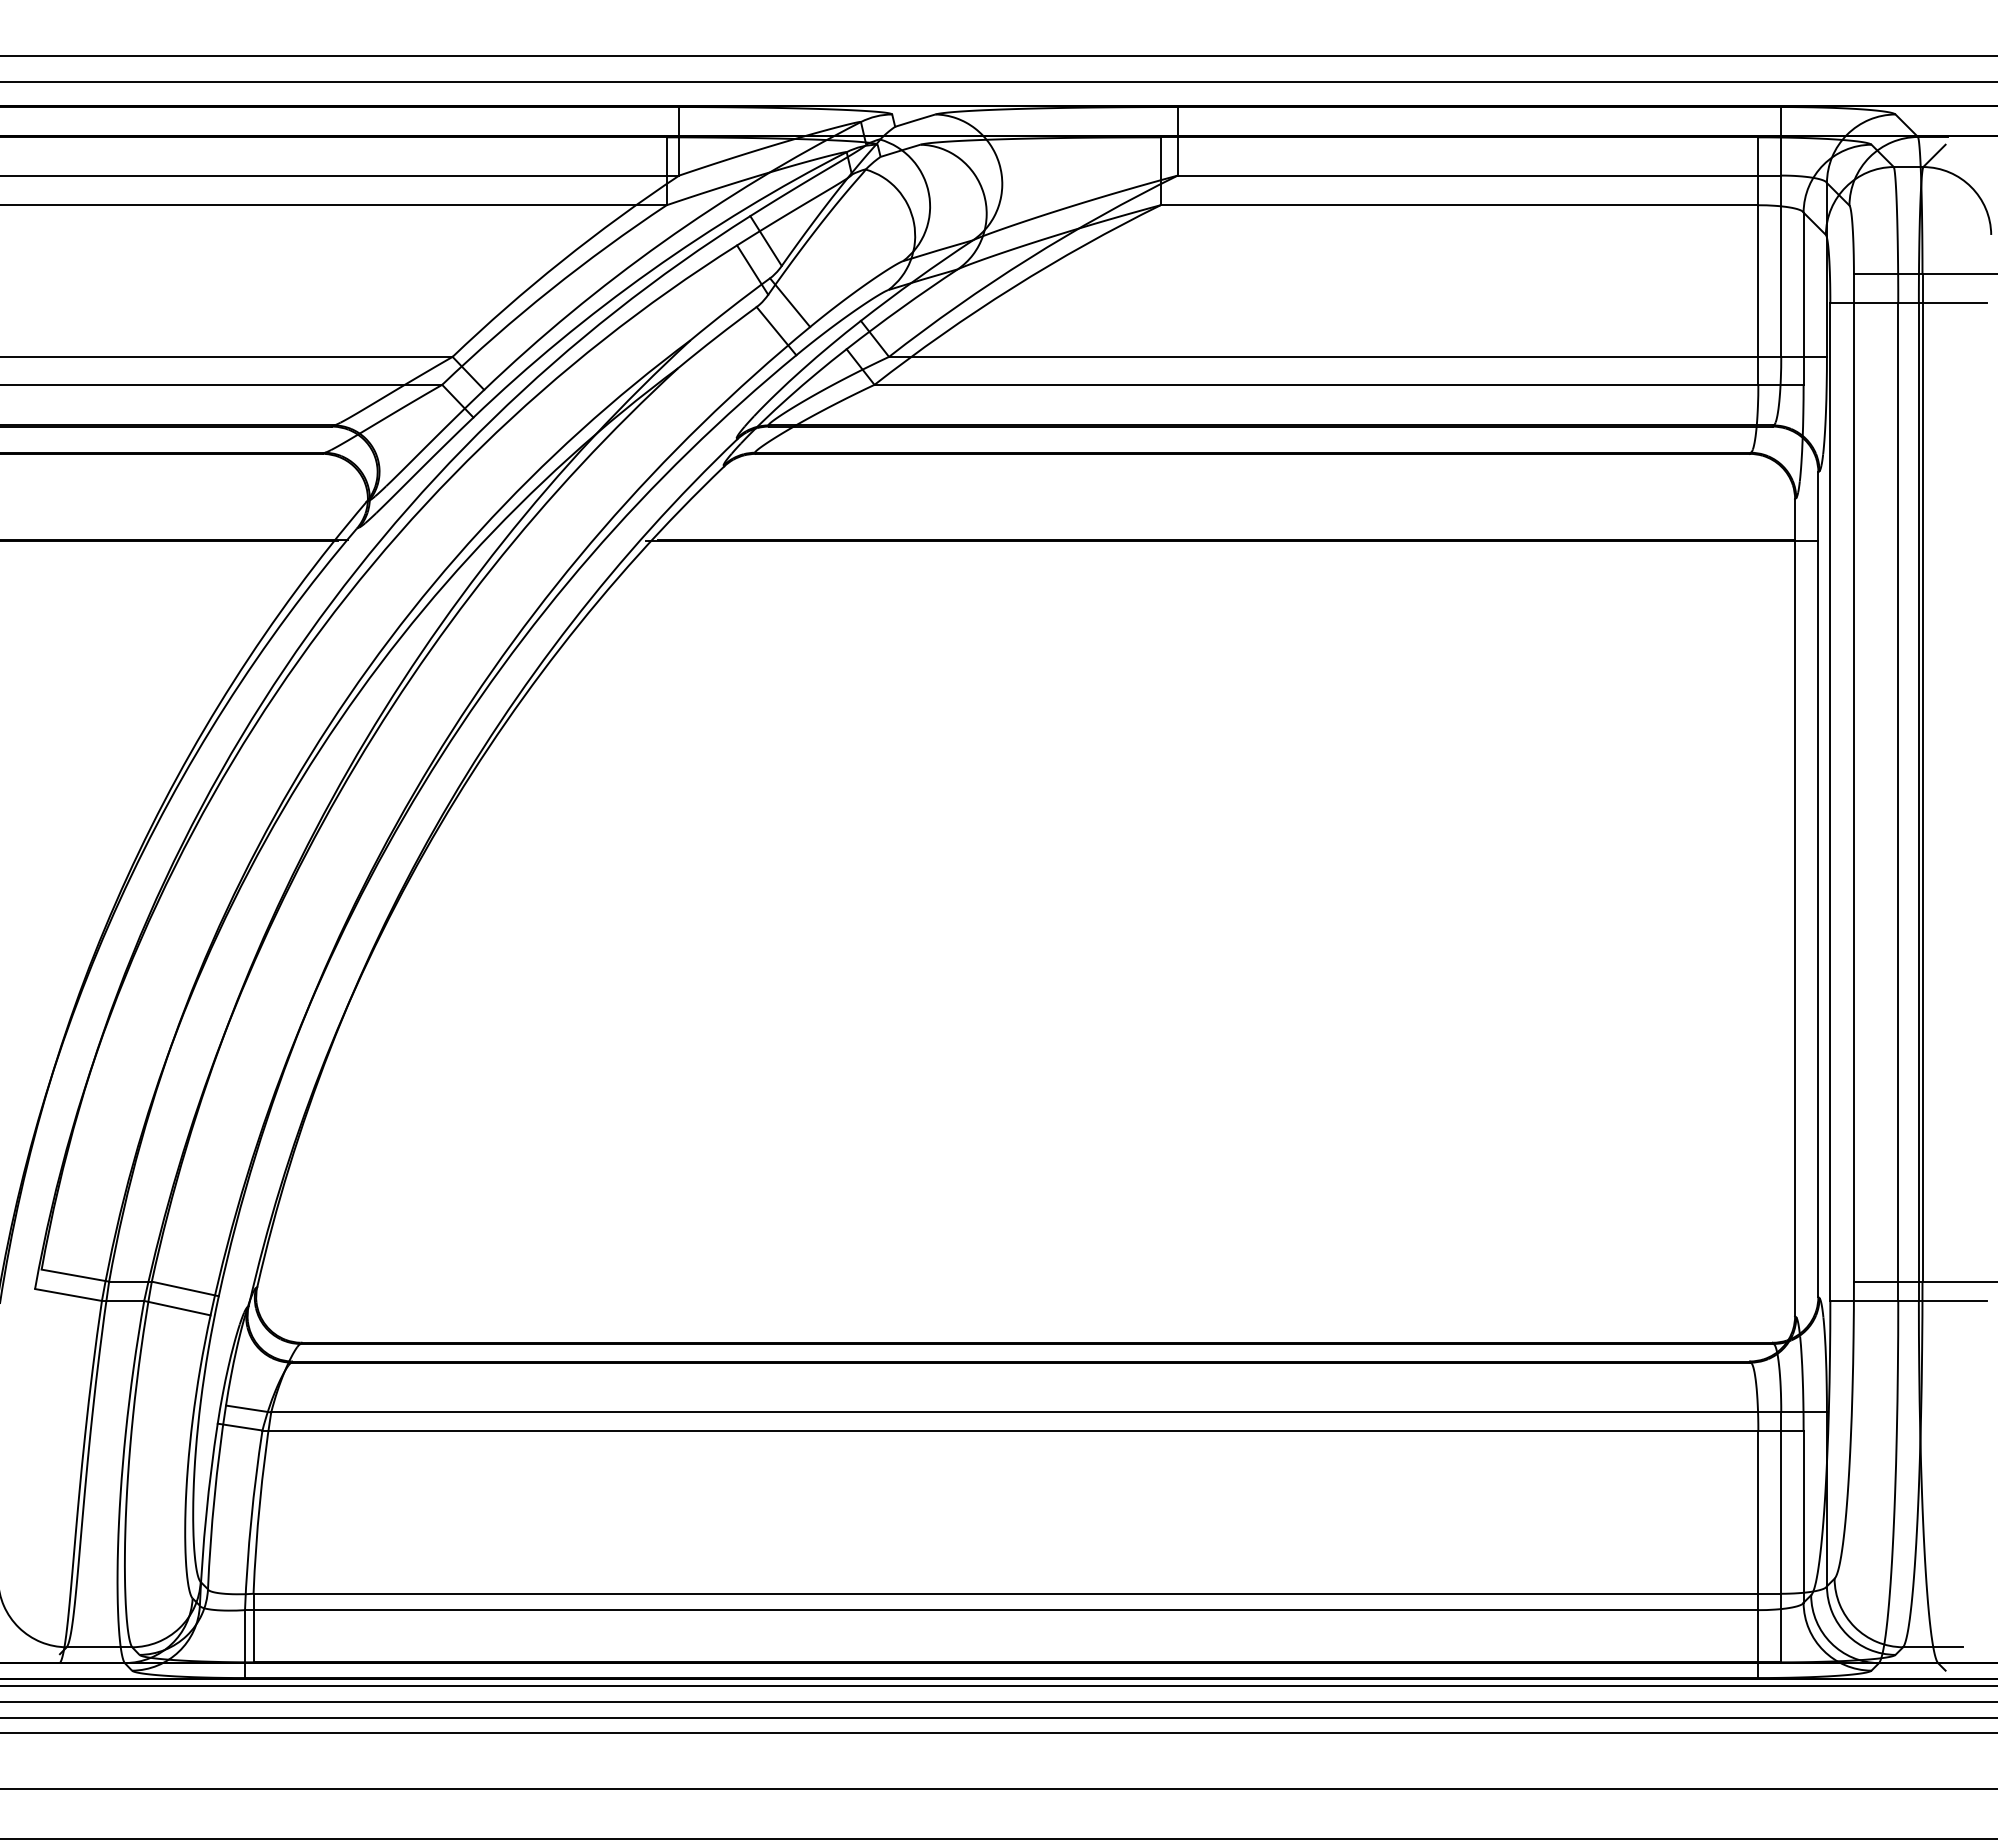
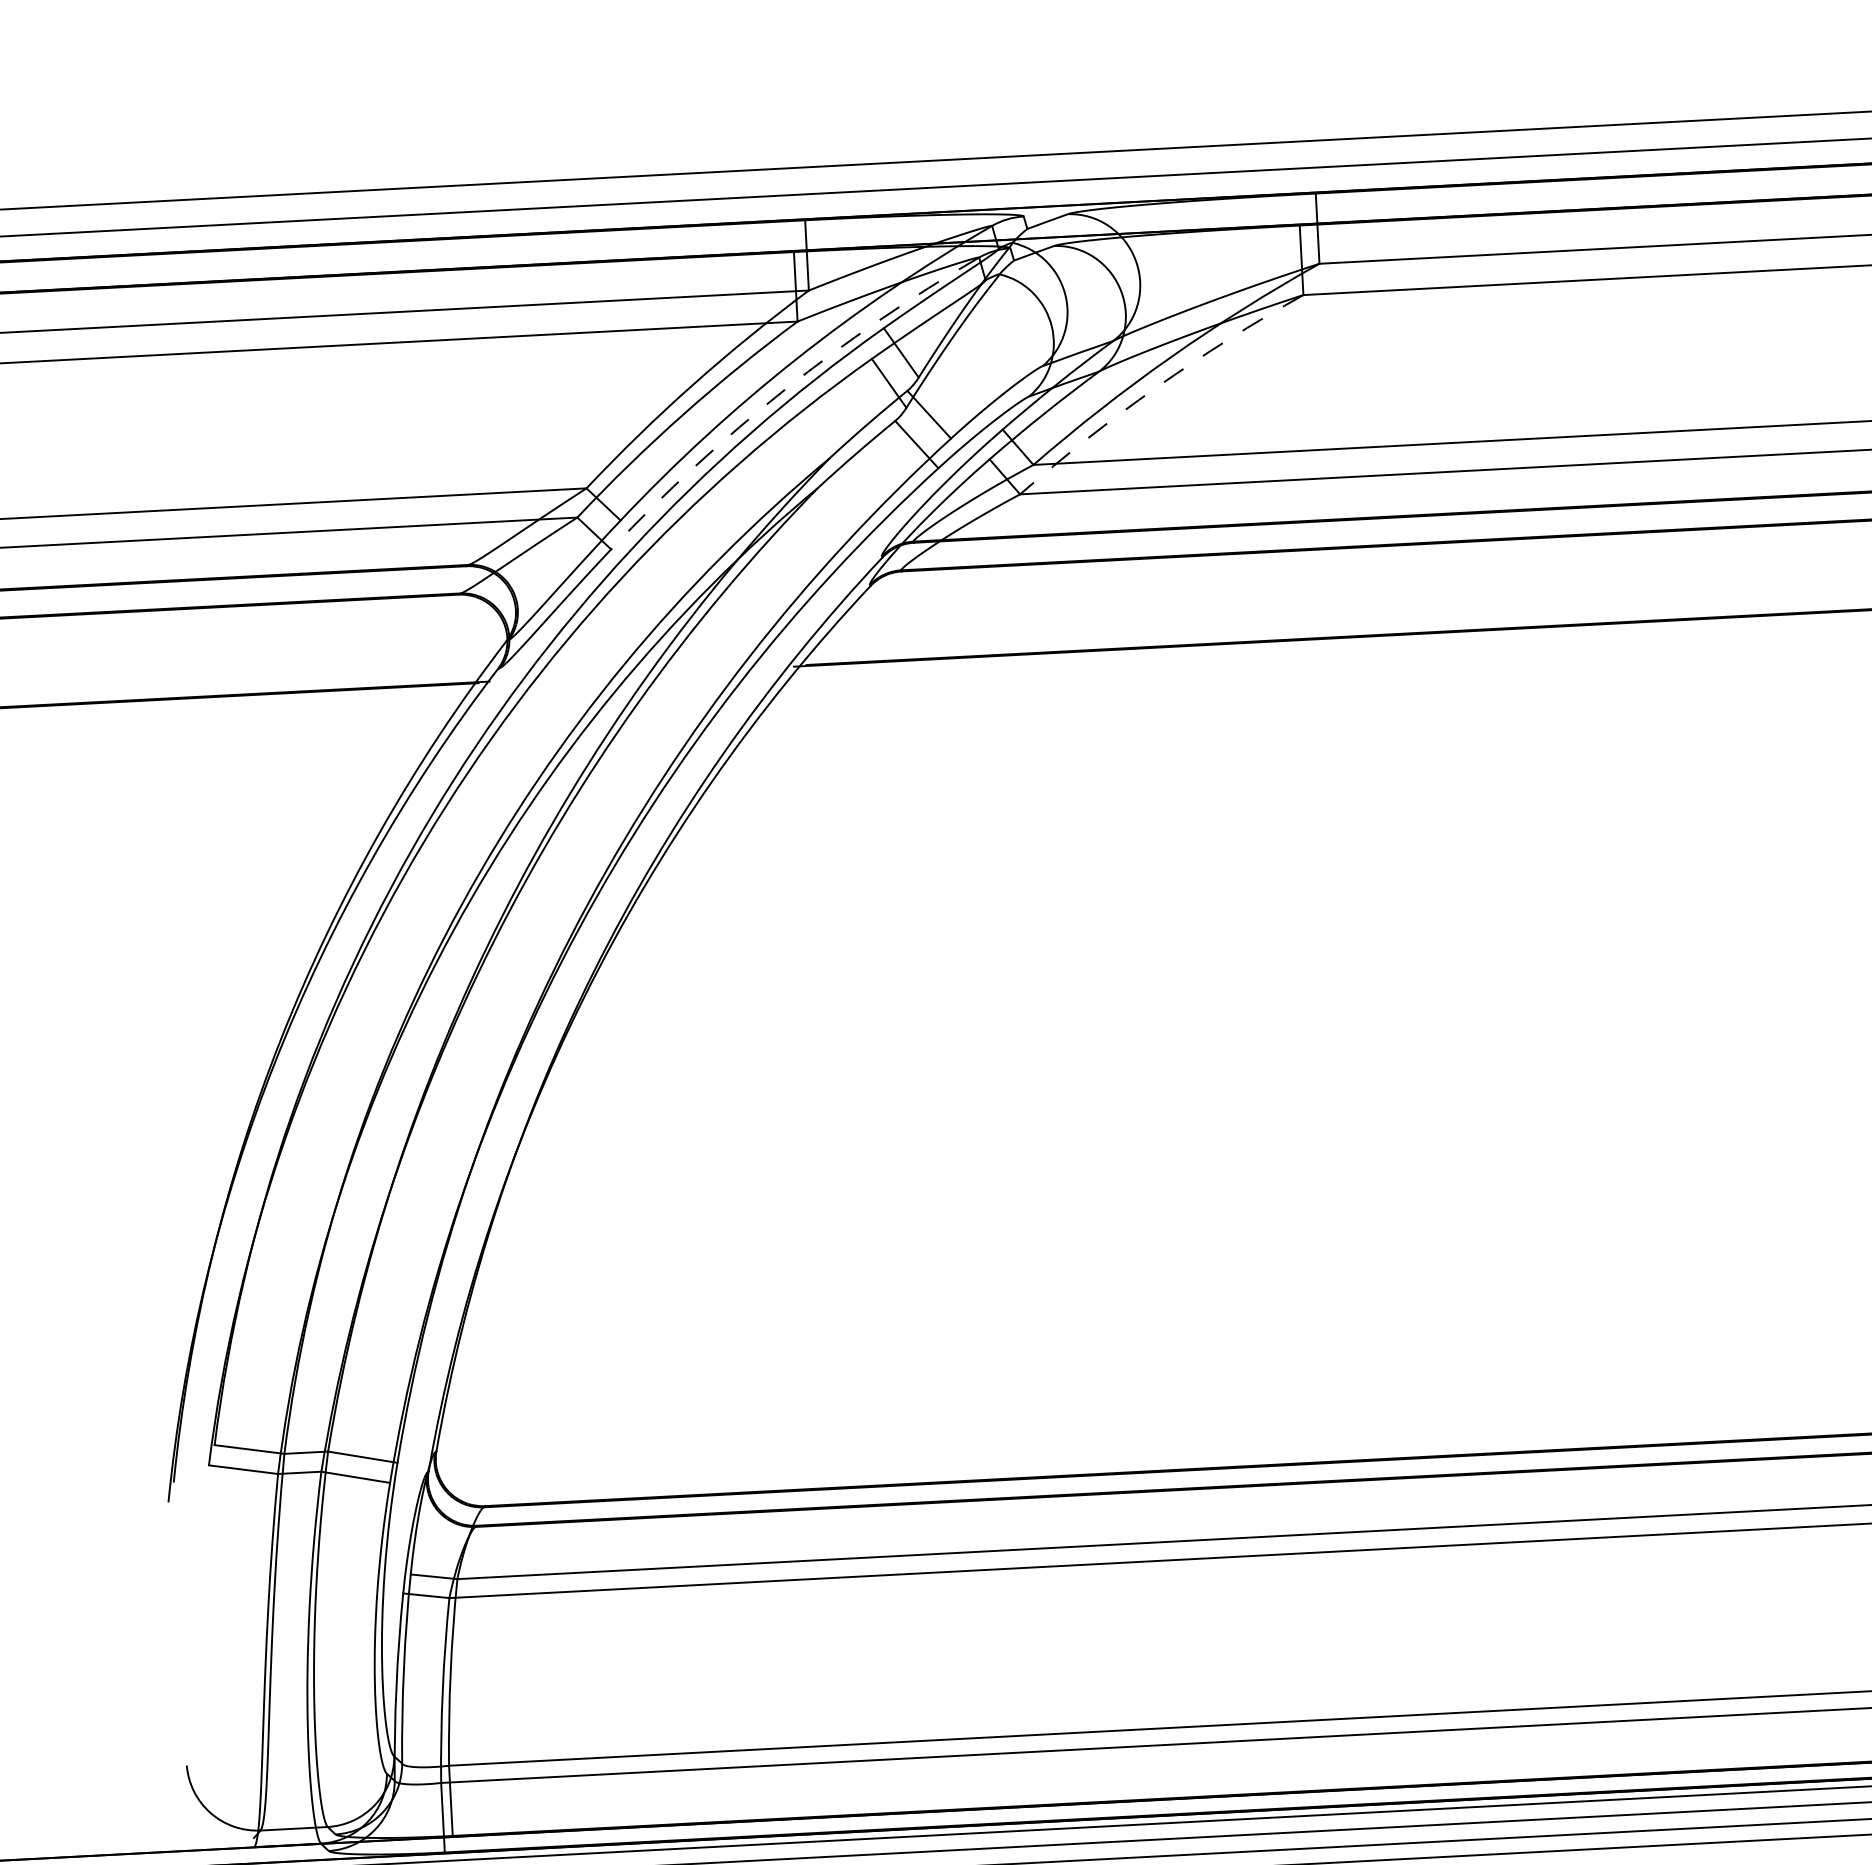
arc: (650, 271) -> (784, 390), solid -> dashed
arc: (1012, 287) -> (1156, 387), solid -> dashed

